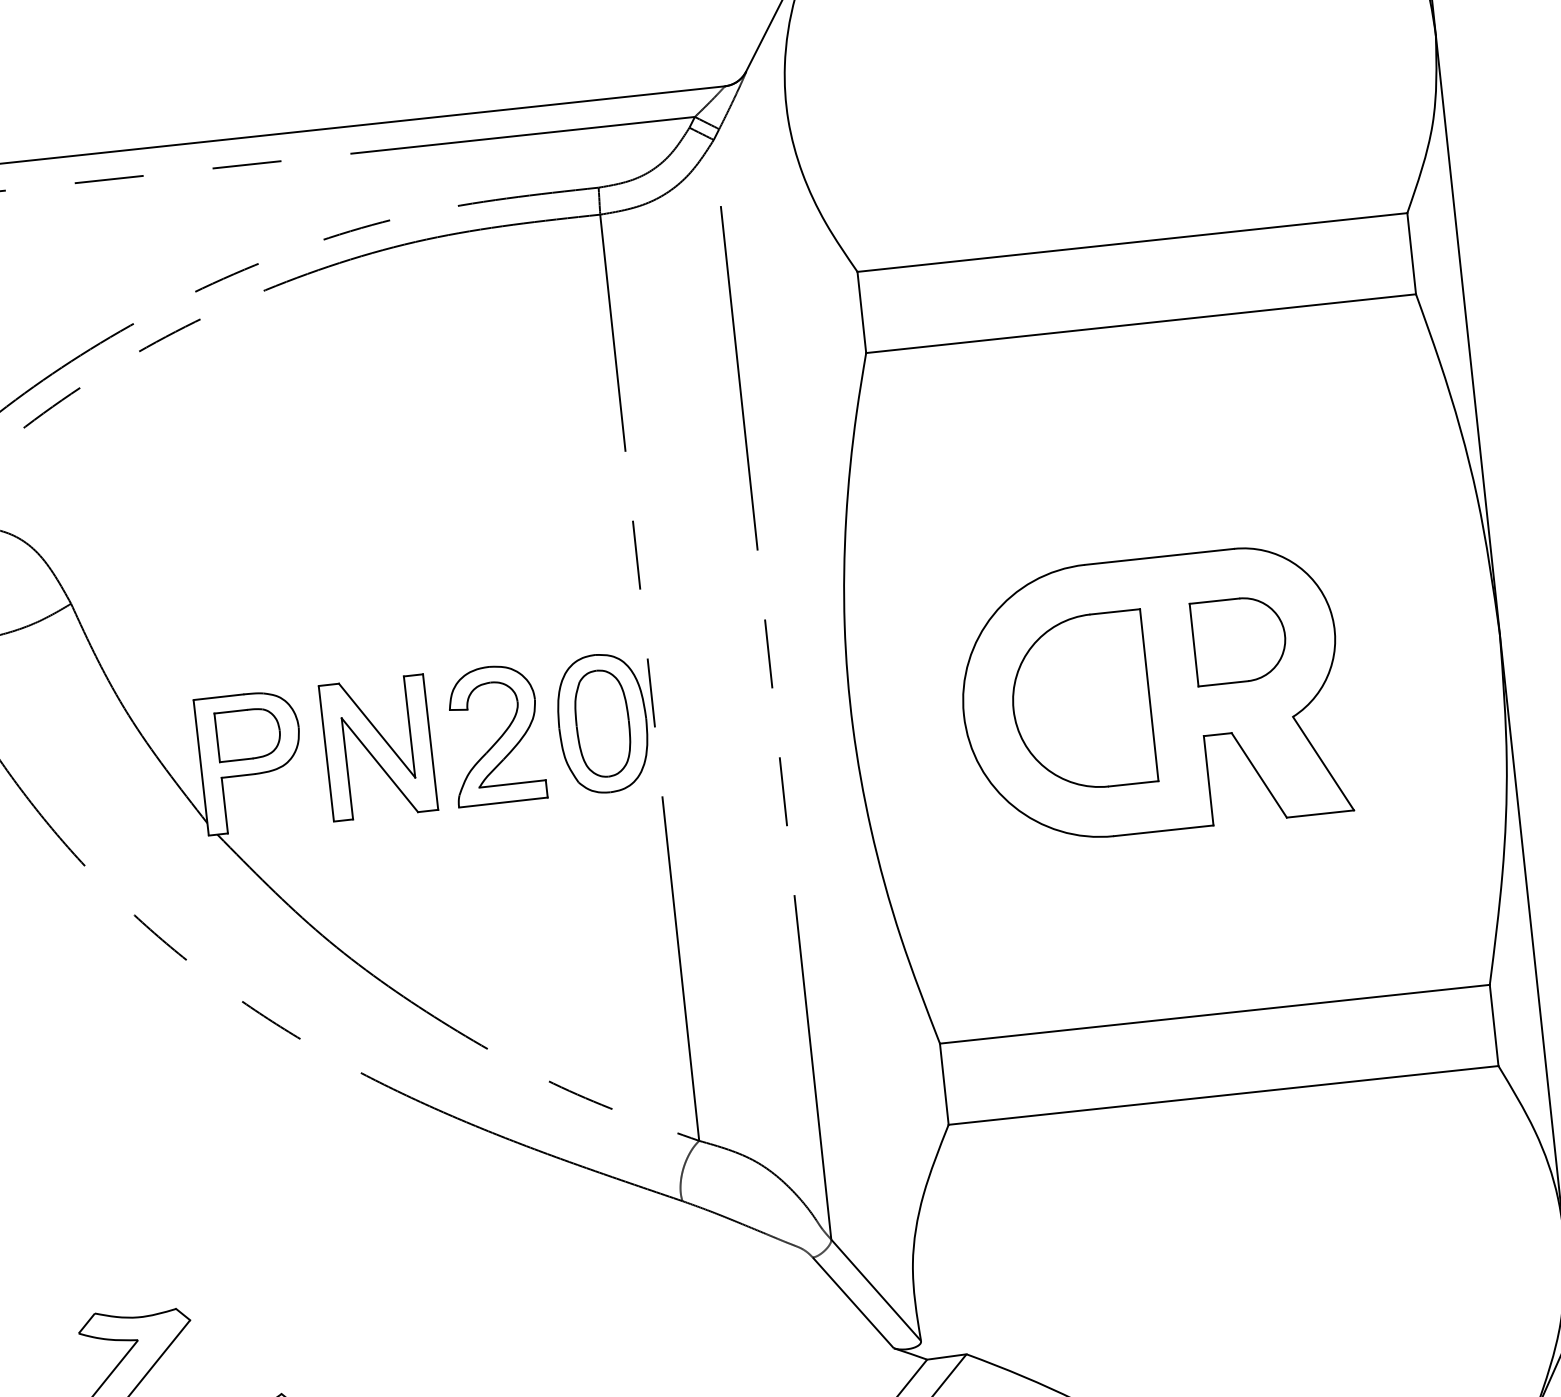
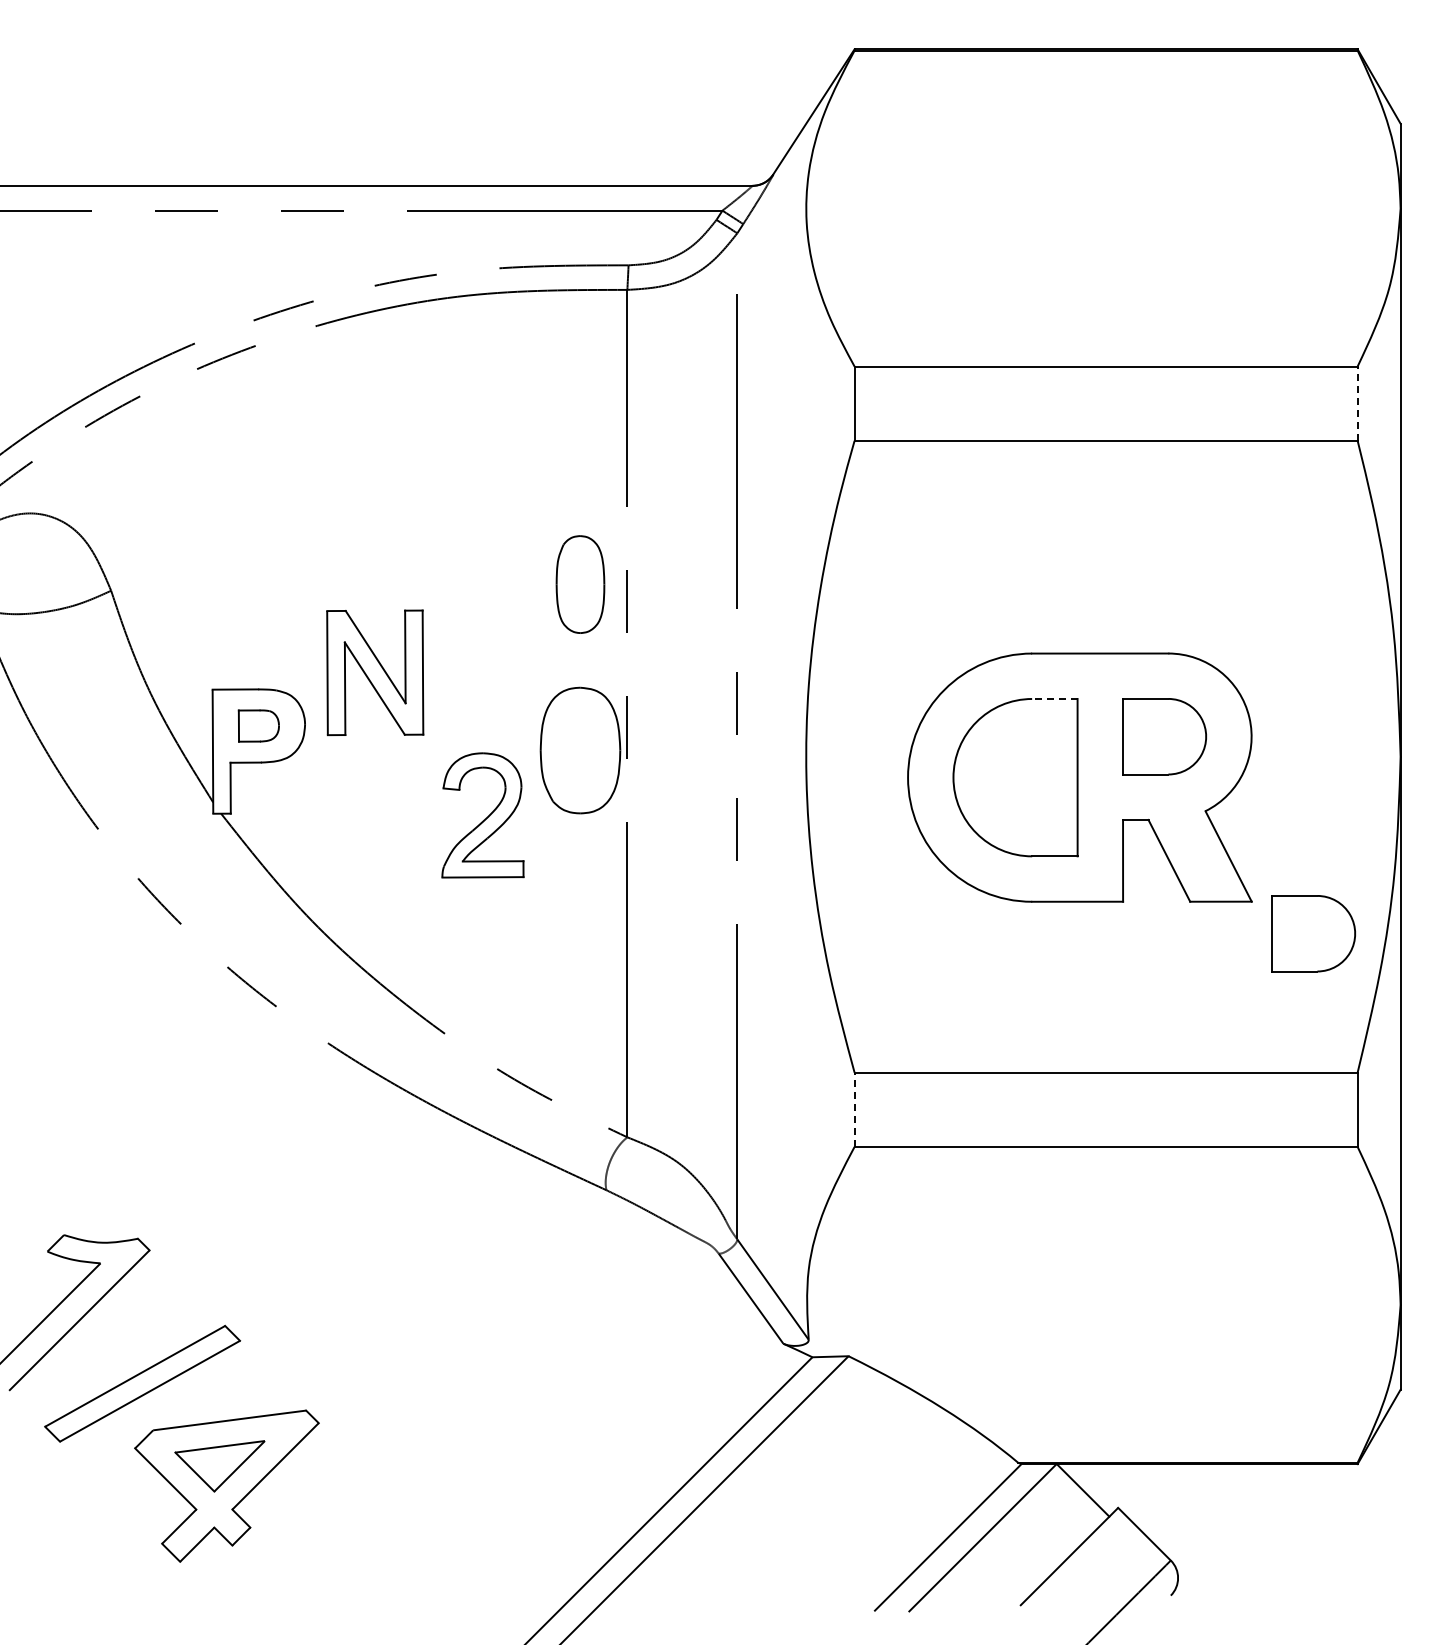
line: (1411, 253) -> (1357, 403), solid -> dashed
line: (1114, 611) -> (1054, 698), solid -> dashed
part: (602, 723) -> (580, 584), moved
part: (247, 733) -> (258, 725), size x0.7
part: (495, 735) -> (482, 815), moved
part: (378, 747) -> (375, 672), moved
part: (1425, 837) -> (1313, 933), added
line: (944, 1083) -> (854, 1109), solid -> dashed

